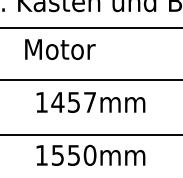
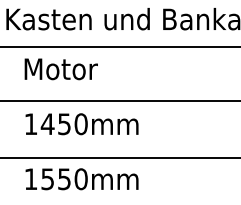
text: (59, 49) -> (60, 69), moved
text: (89, 102) -> (80, 124), 1457mm -> 1450mm

